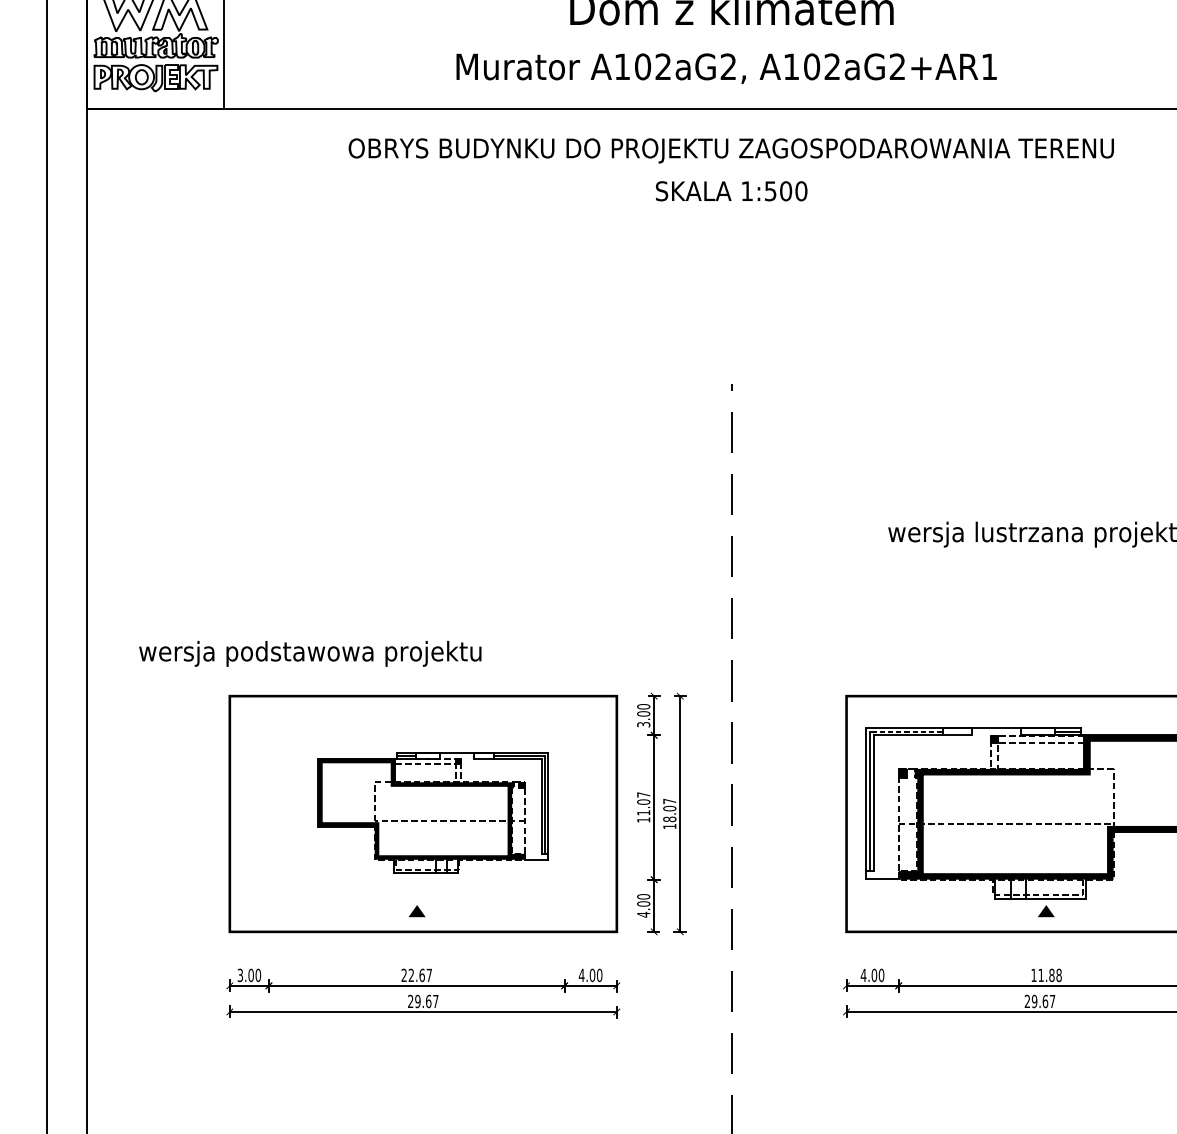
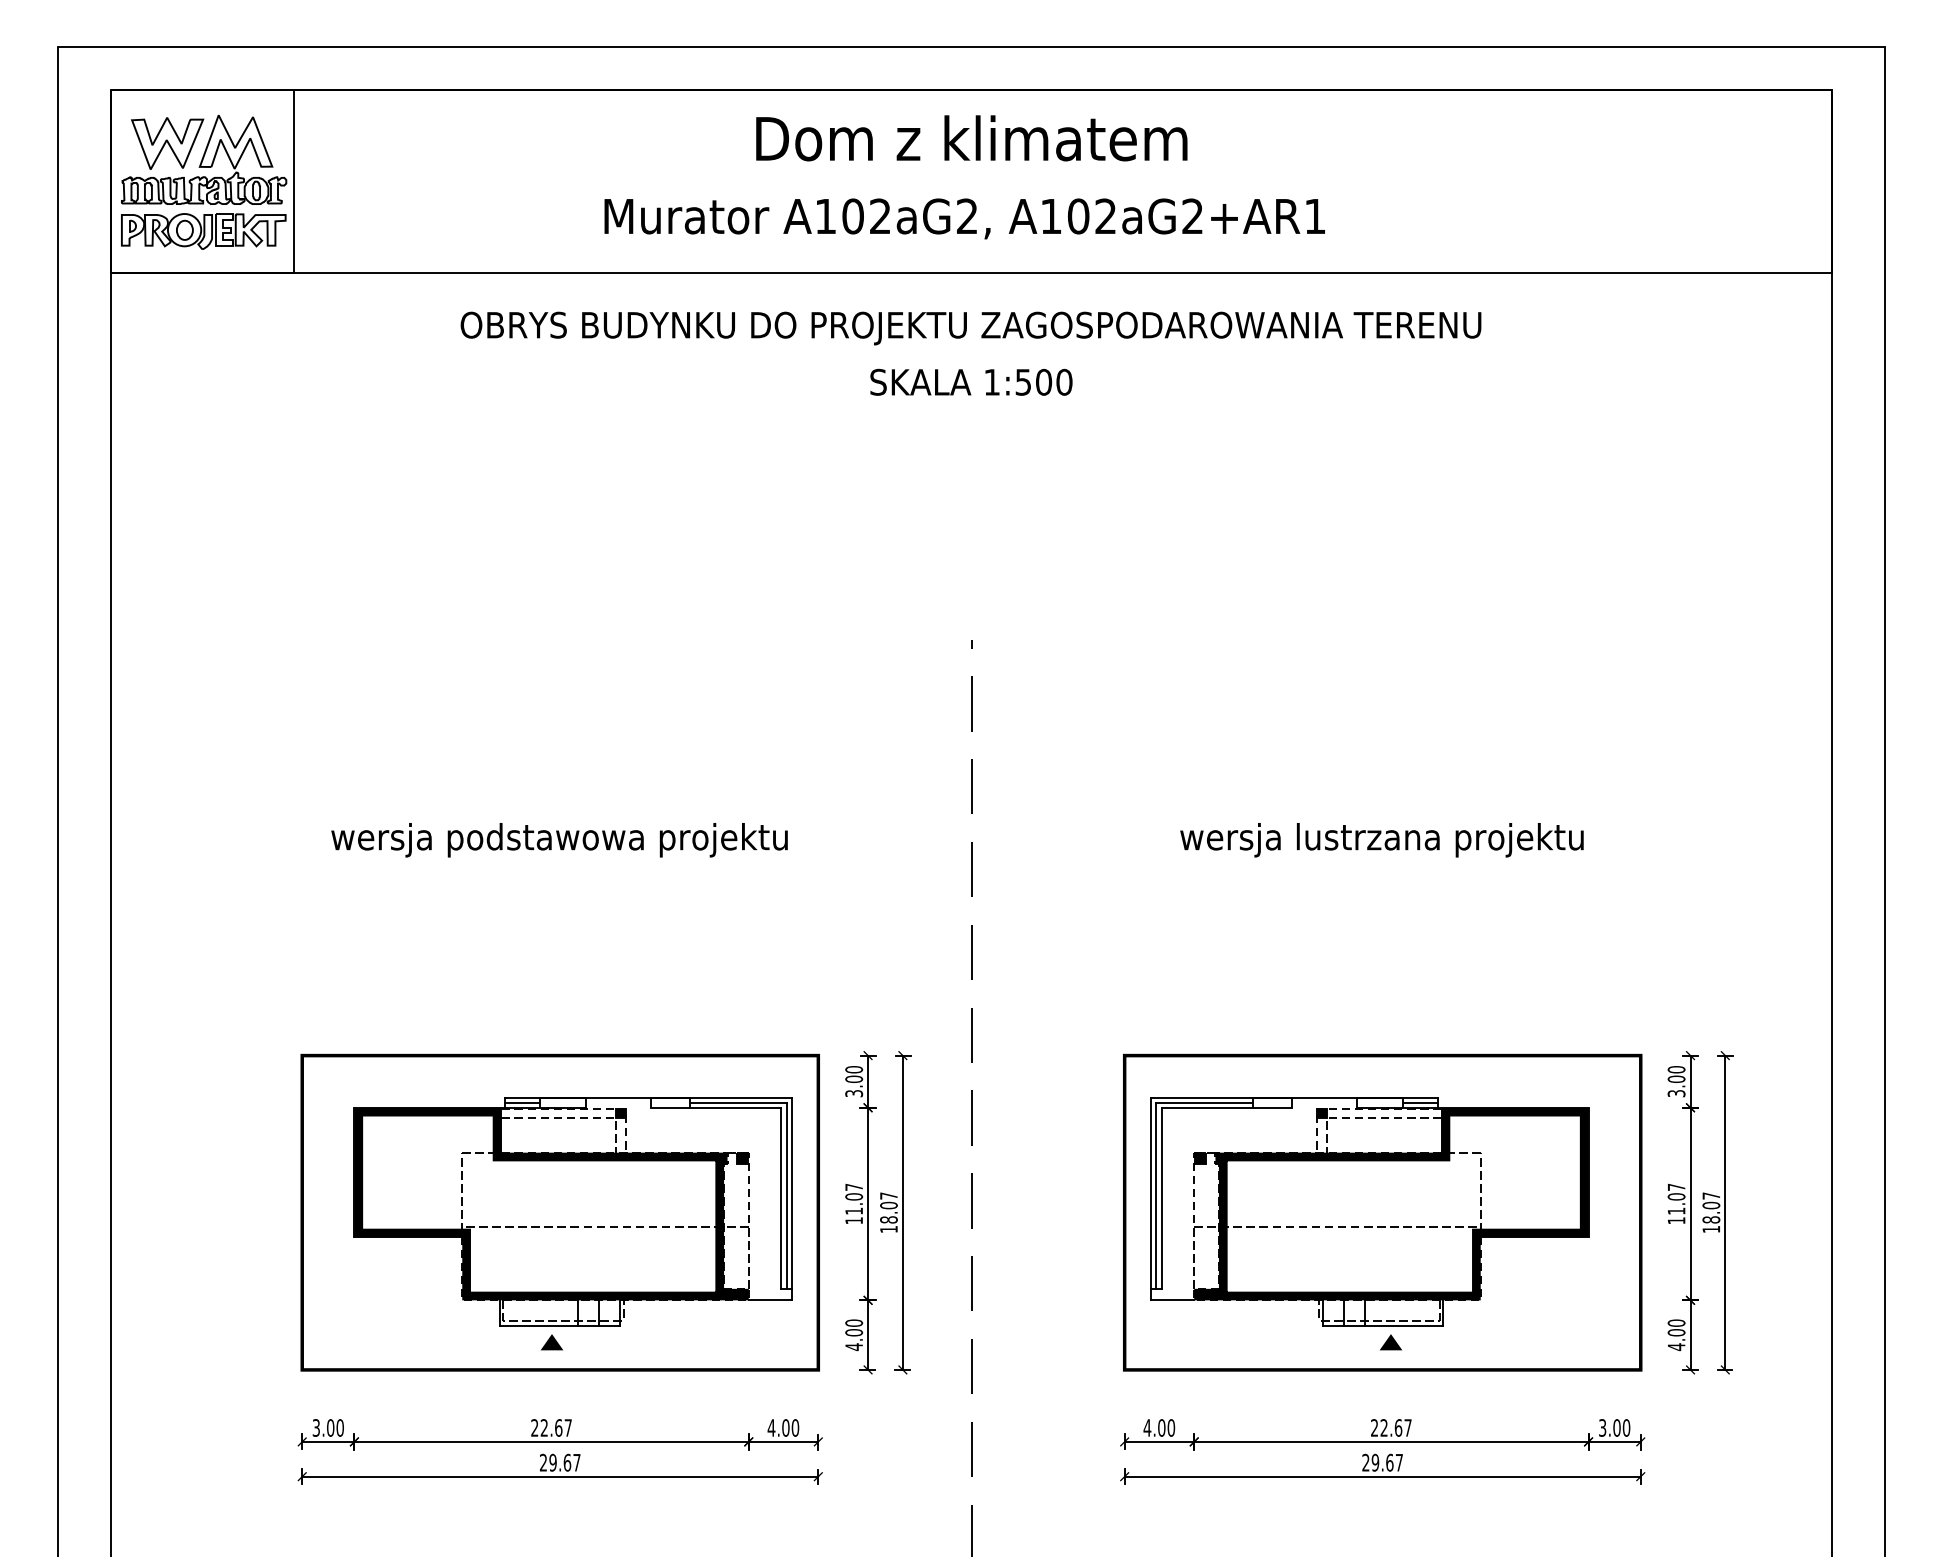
text: (310, 654) -> (559, 840), moved
line: (906, 731) -> (1204, 1102), dashed -> solid
part: (432, 813) -> (572, 1211), size x1.43
text: (1046, 975) -> (1391, 1427), 11.88 -> 22.67

